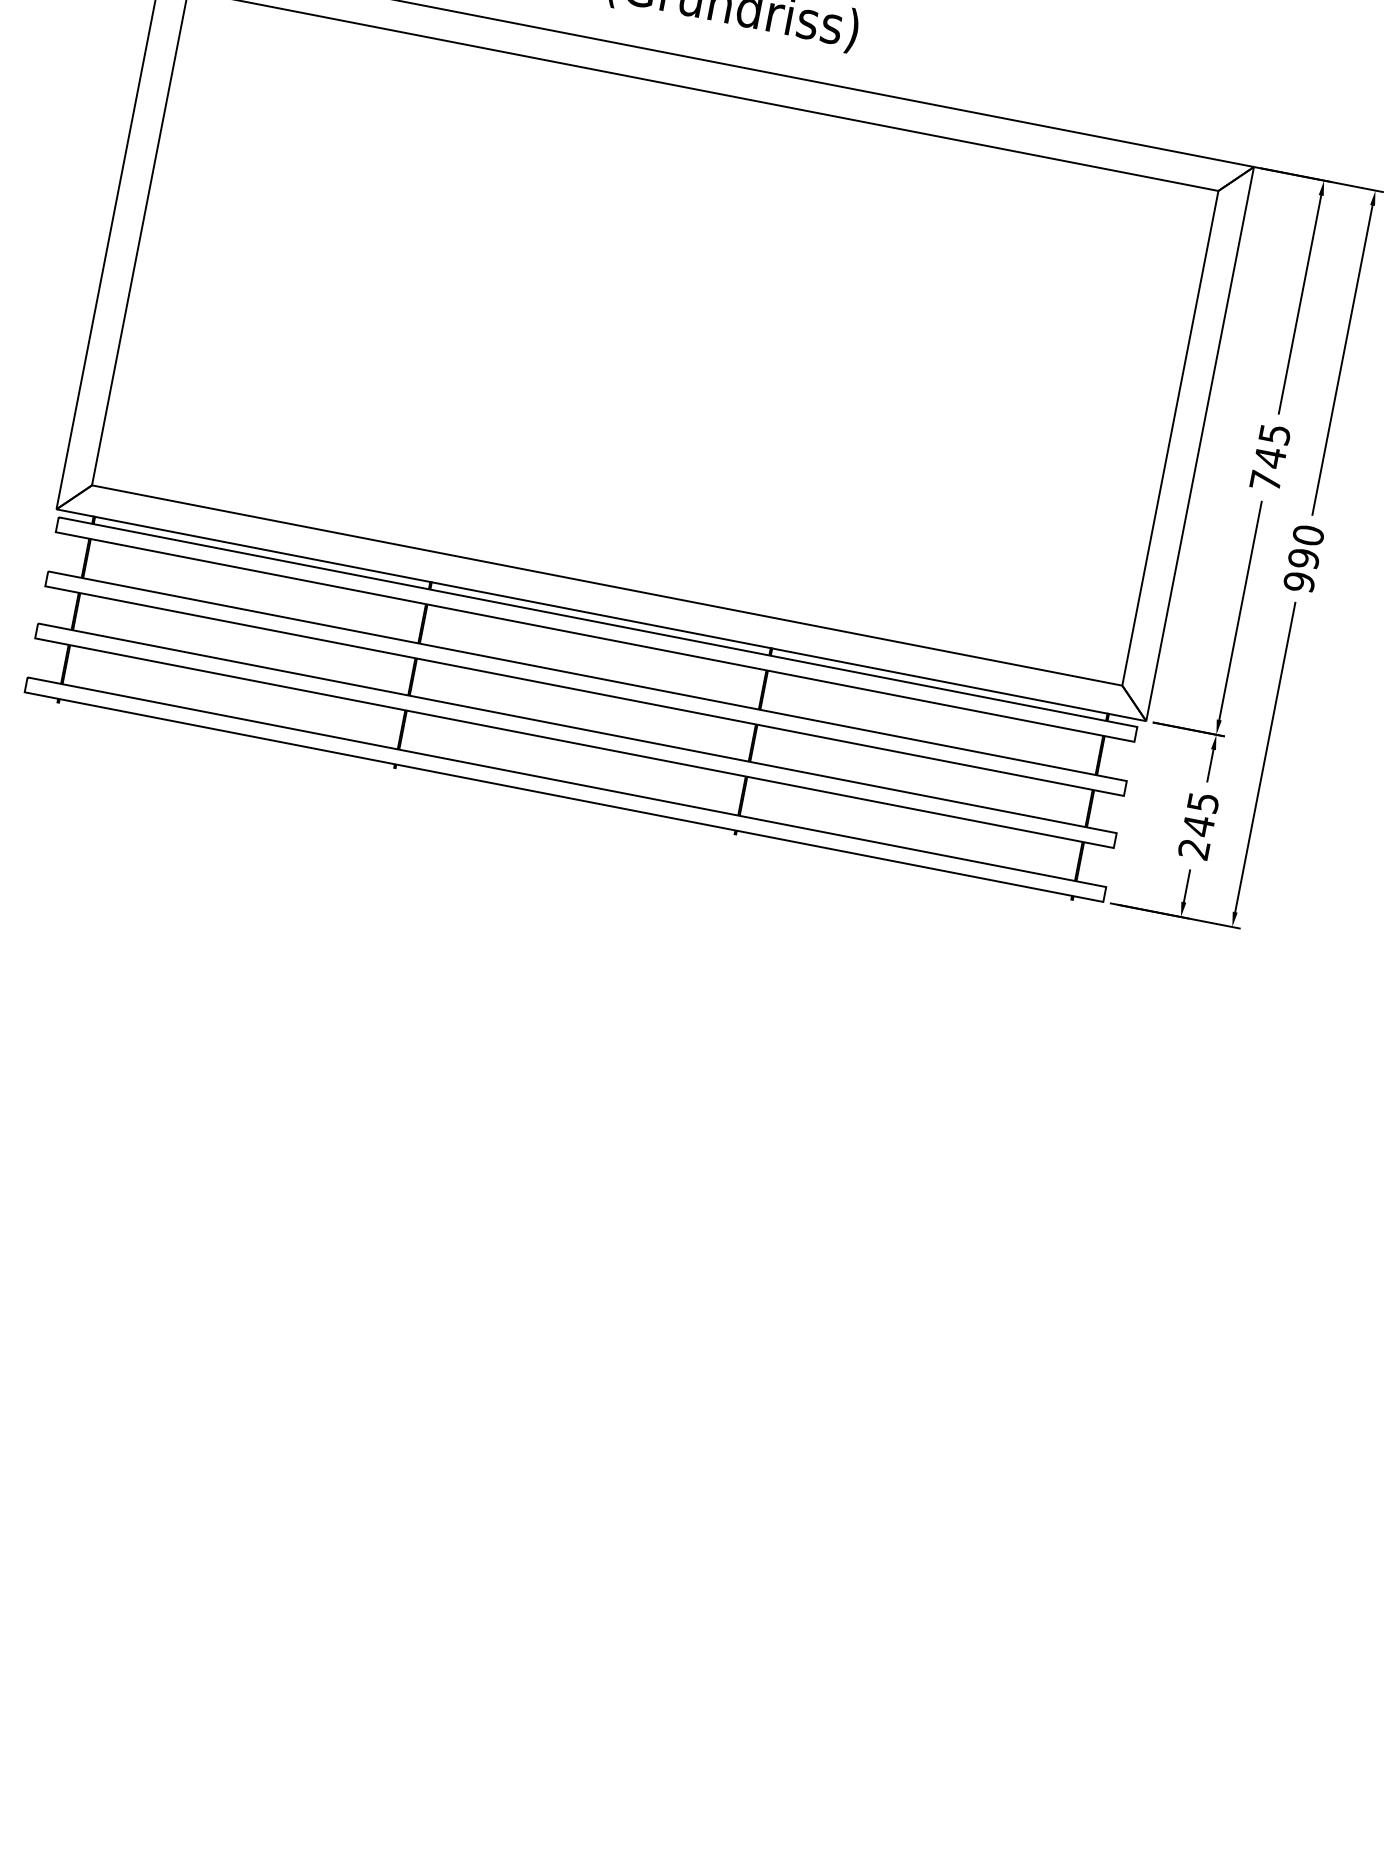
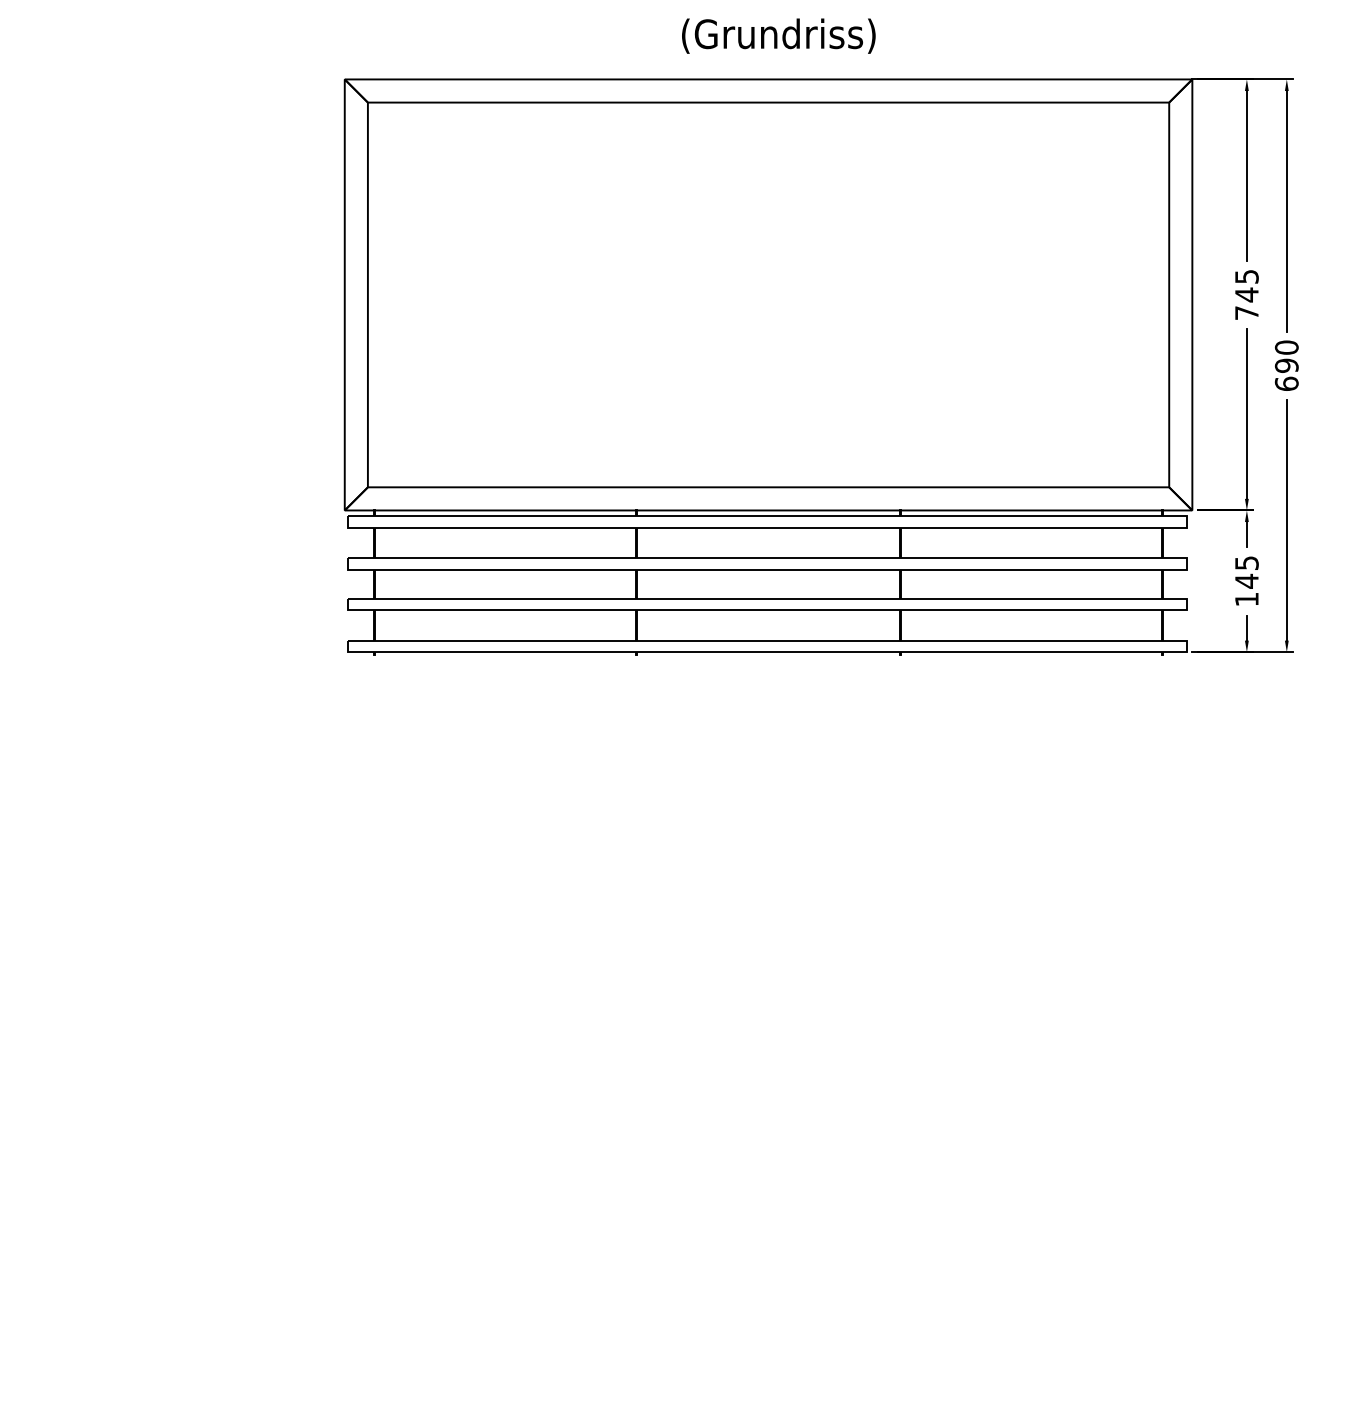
text: (1299, 581) -> (1286, 383), 990 -> 690
text: (1193, 849) -> (1246, 599), 245 -> 145

